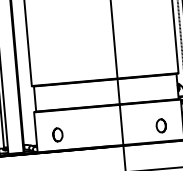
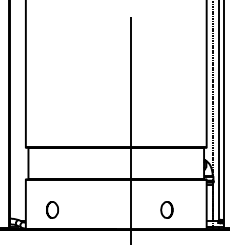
curve: (157, 125) -> (162, 209), moved

